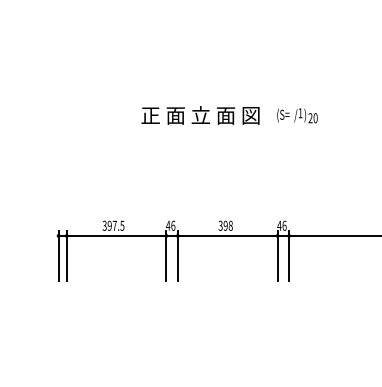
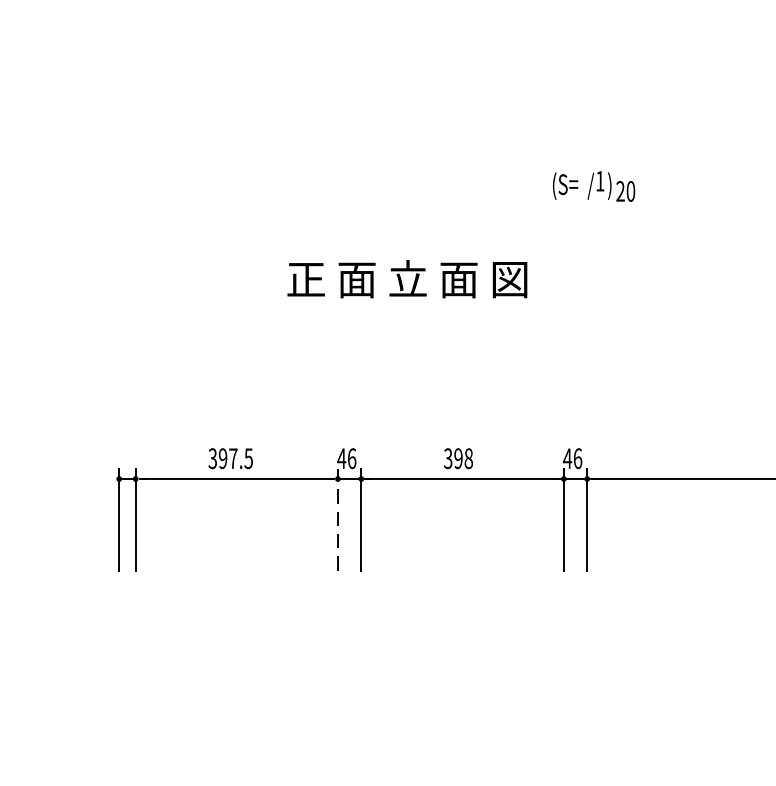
text: (200, 115) -> (407, 279), moved
text: (297, 115) -> (594, 185), moved
line: (166, 255) -> (338, 518), solid -> dashed

